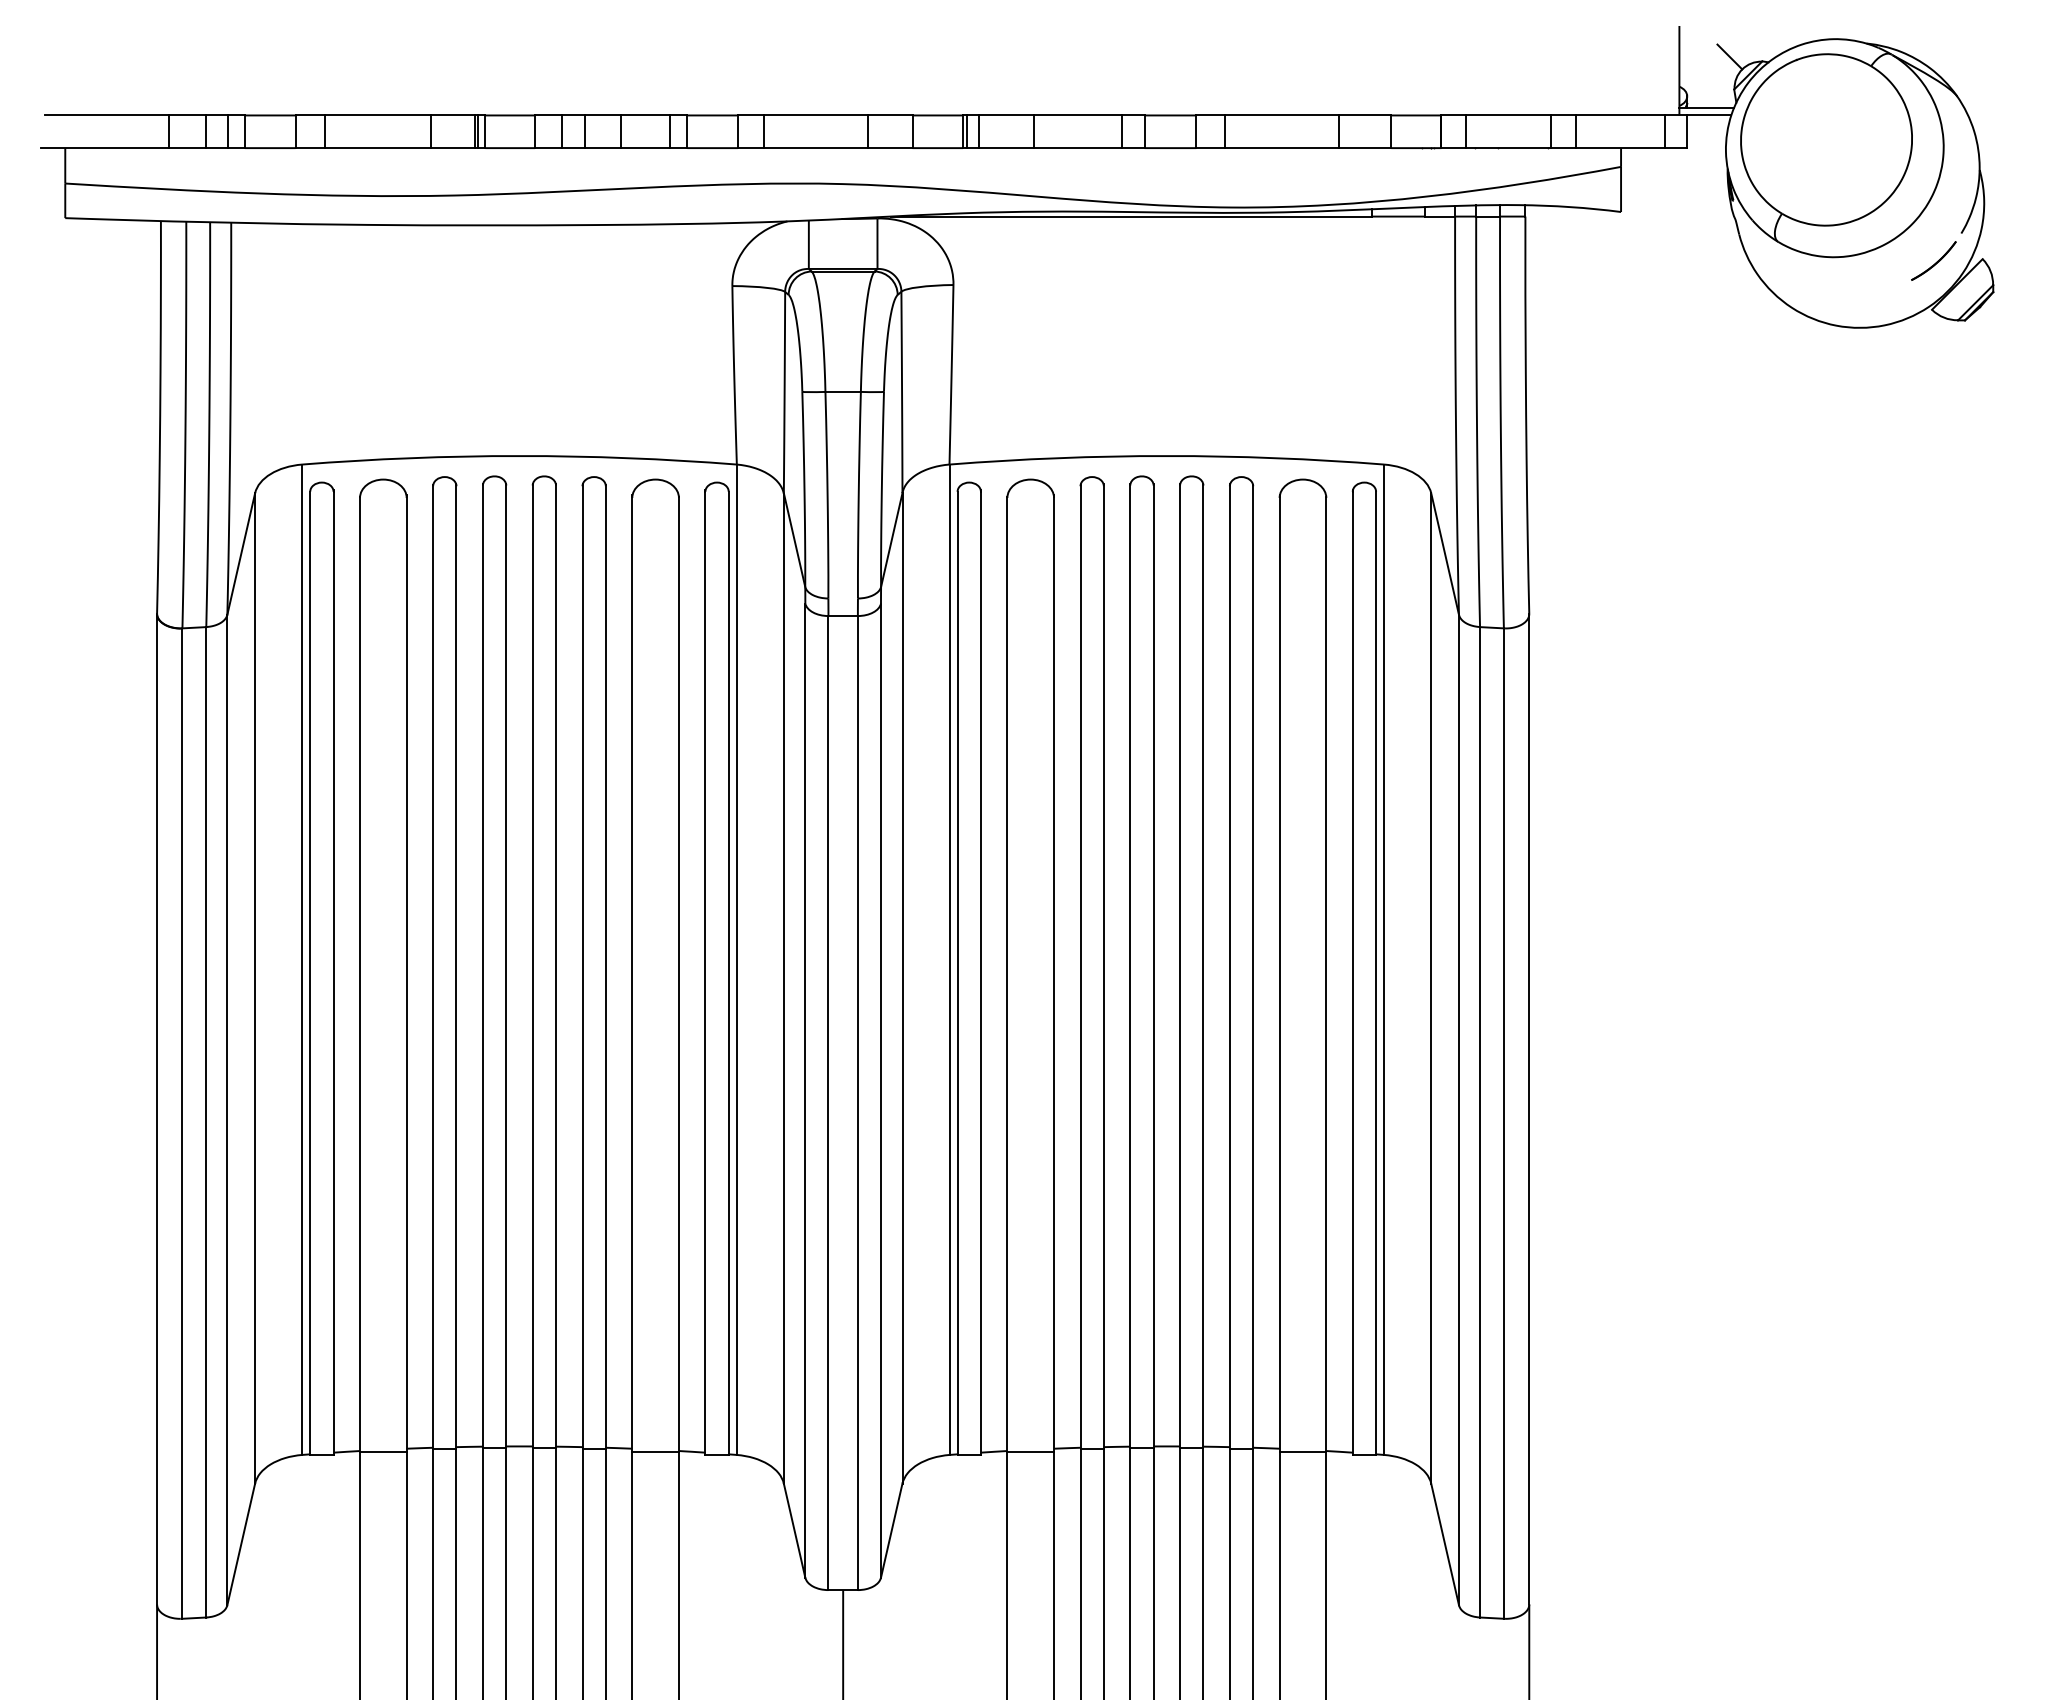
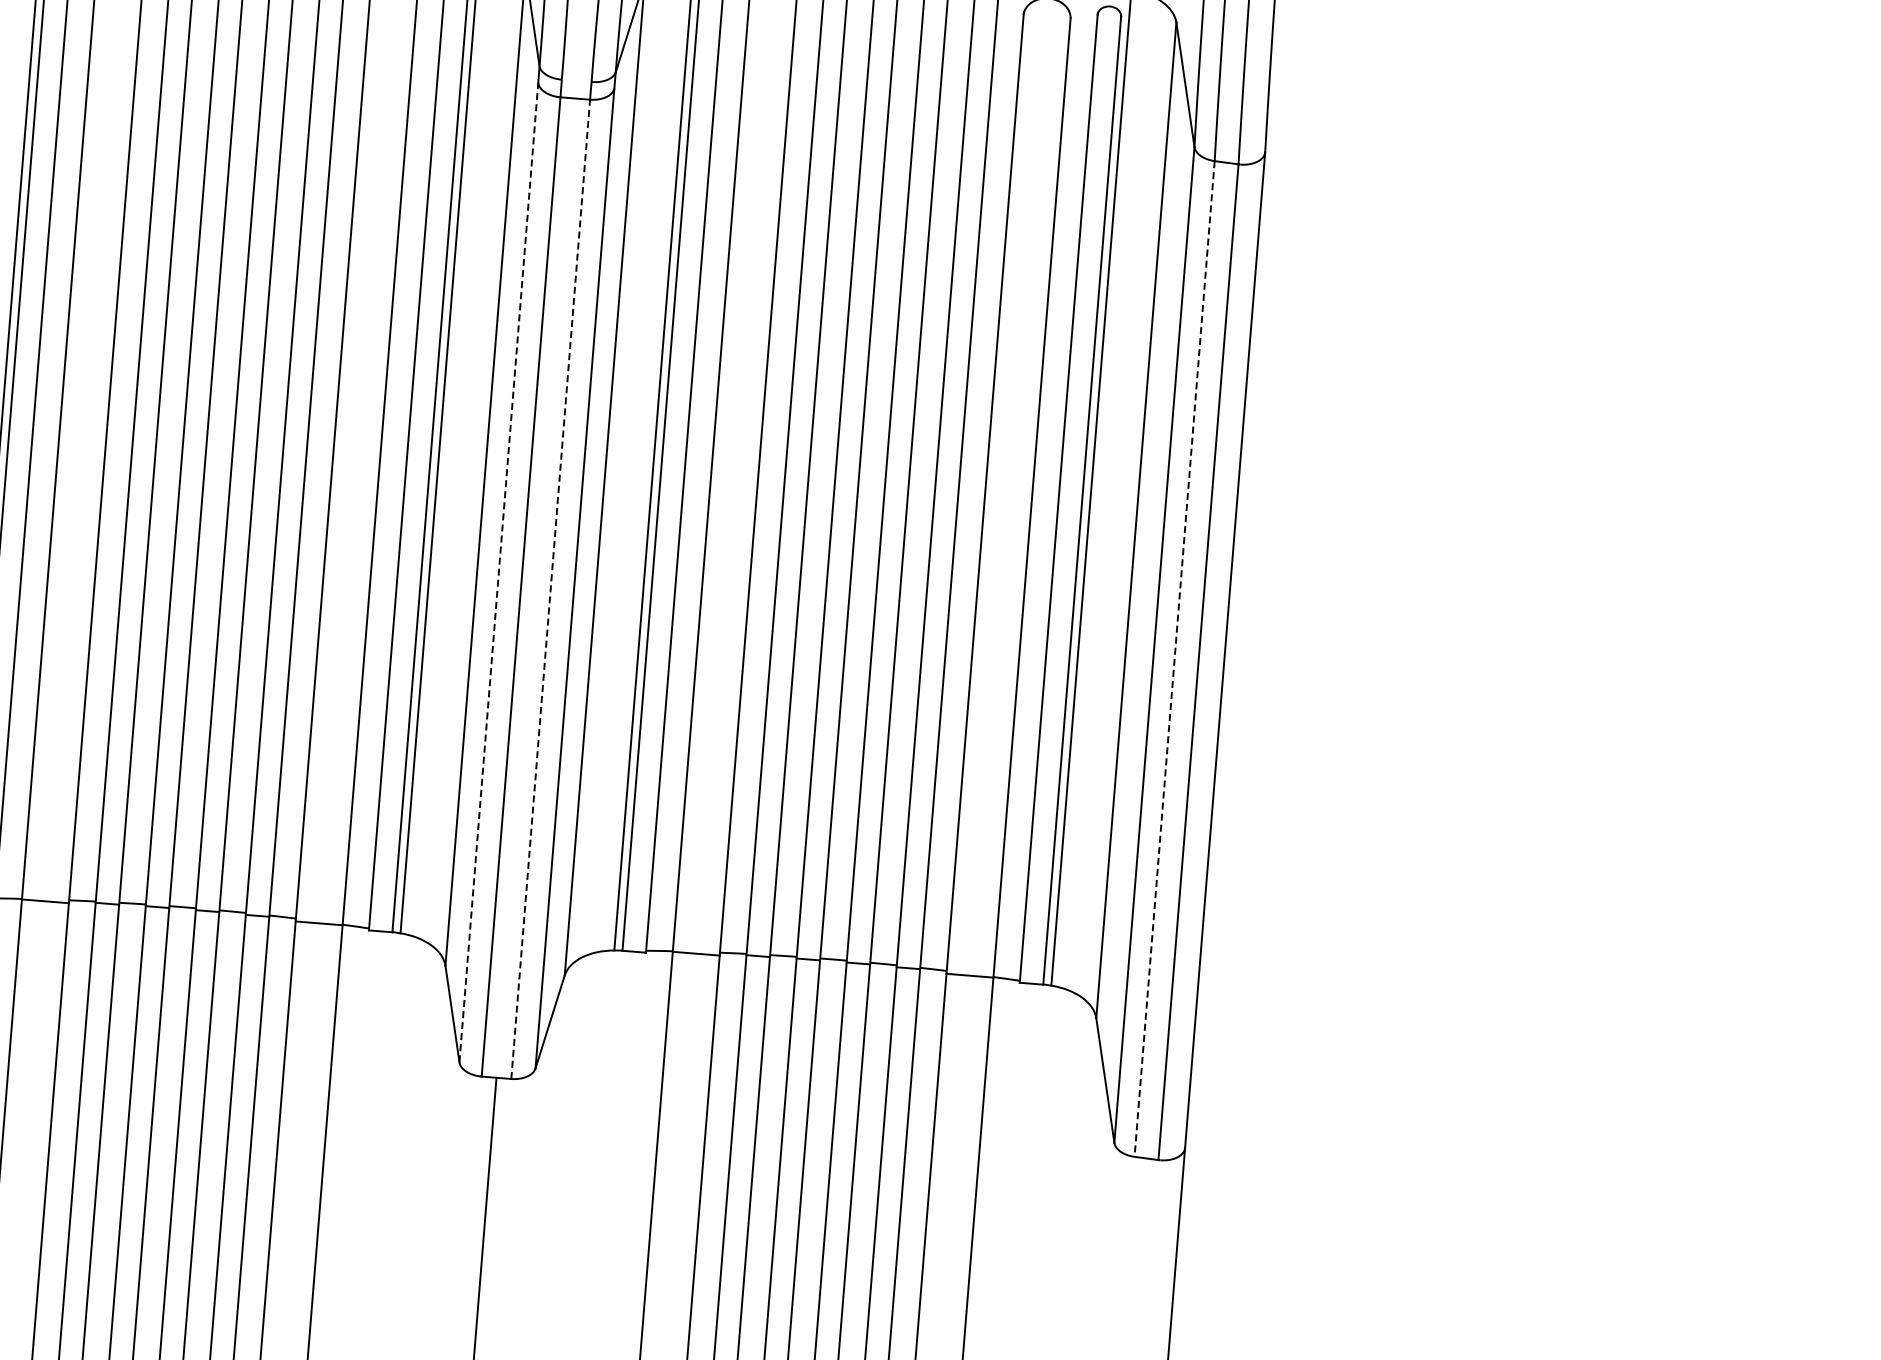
line: (805, 1090) -> (499, 572), solid -> dashed
line: (857, 1102) -> (550, 588), solid -> dashed
line: (1480, 1122) -> (1175, 659), solid -> dashed

